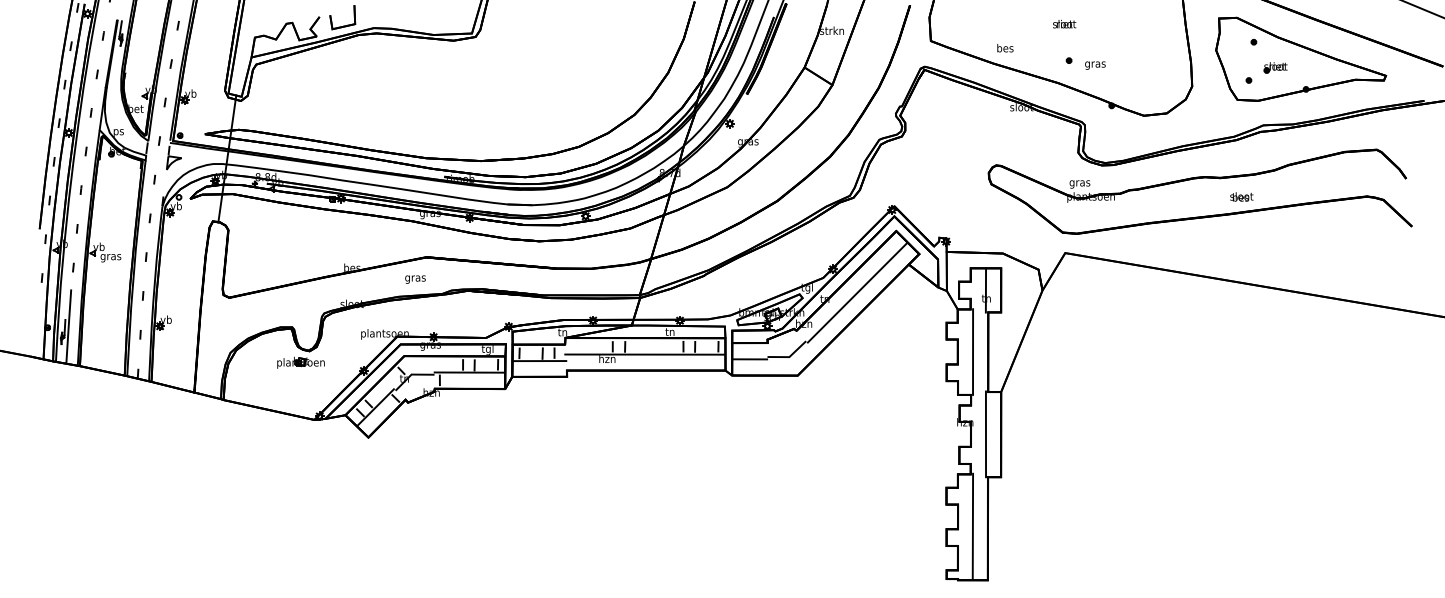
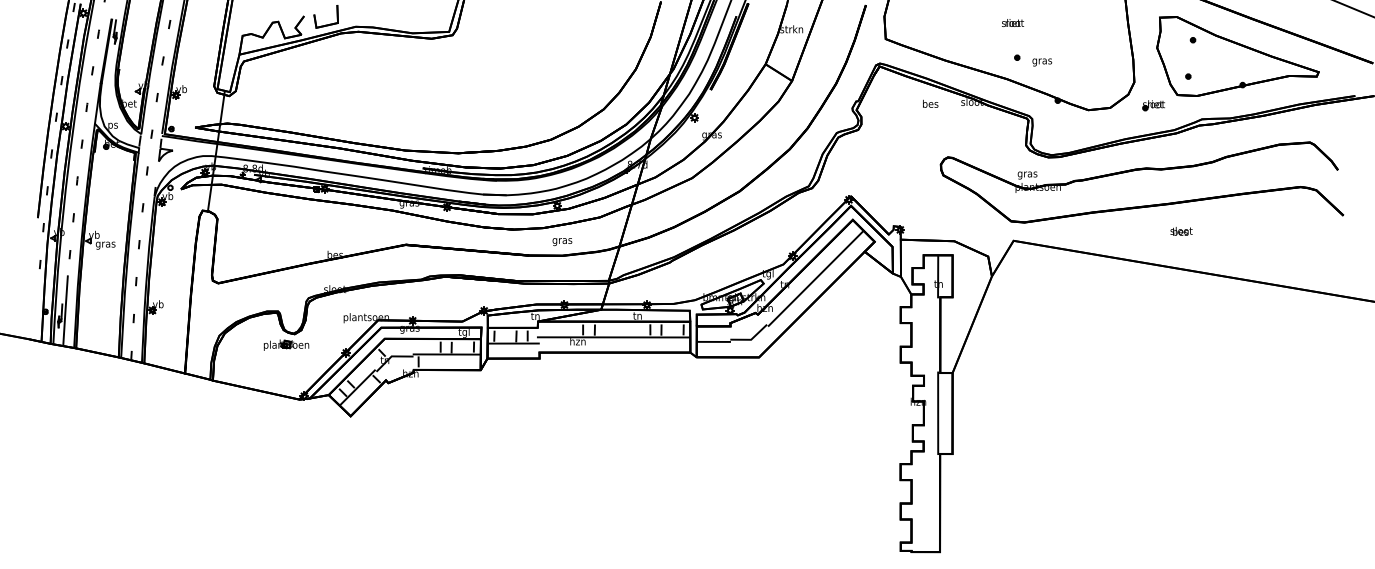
text: (1005, 47) -> (930, 103), moved
part: (1275, 67) -> (1153, 105), moved
text: (1241, 197) -> (1181, 231), moved
text: (415, 280) -> (562, 242), moved
line: (972, 351) -> (925, 334), removed
line: (972, 526) -> (925, 500), removed

